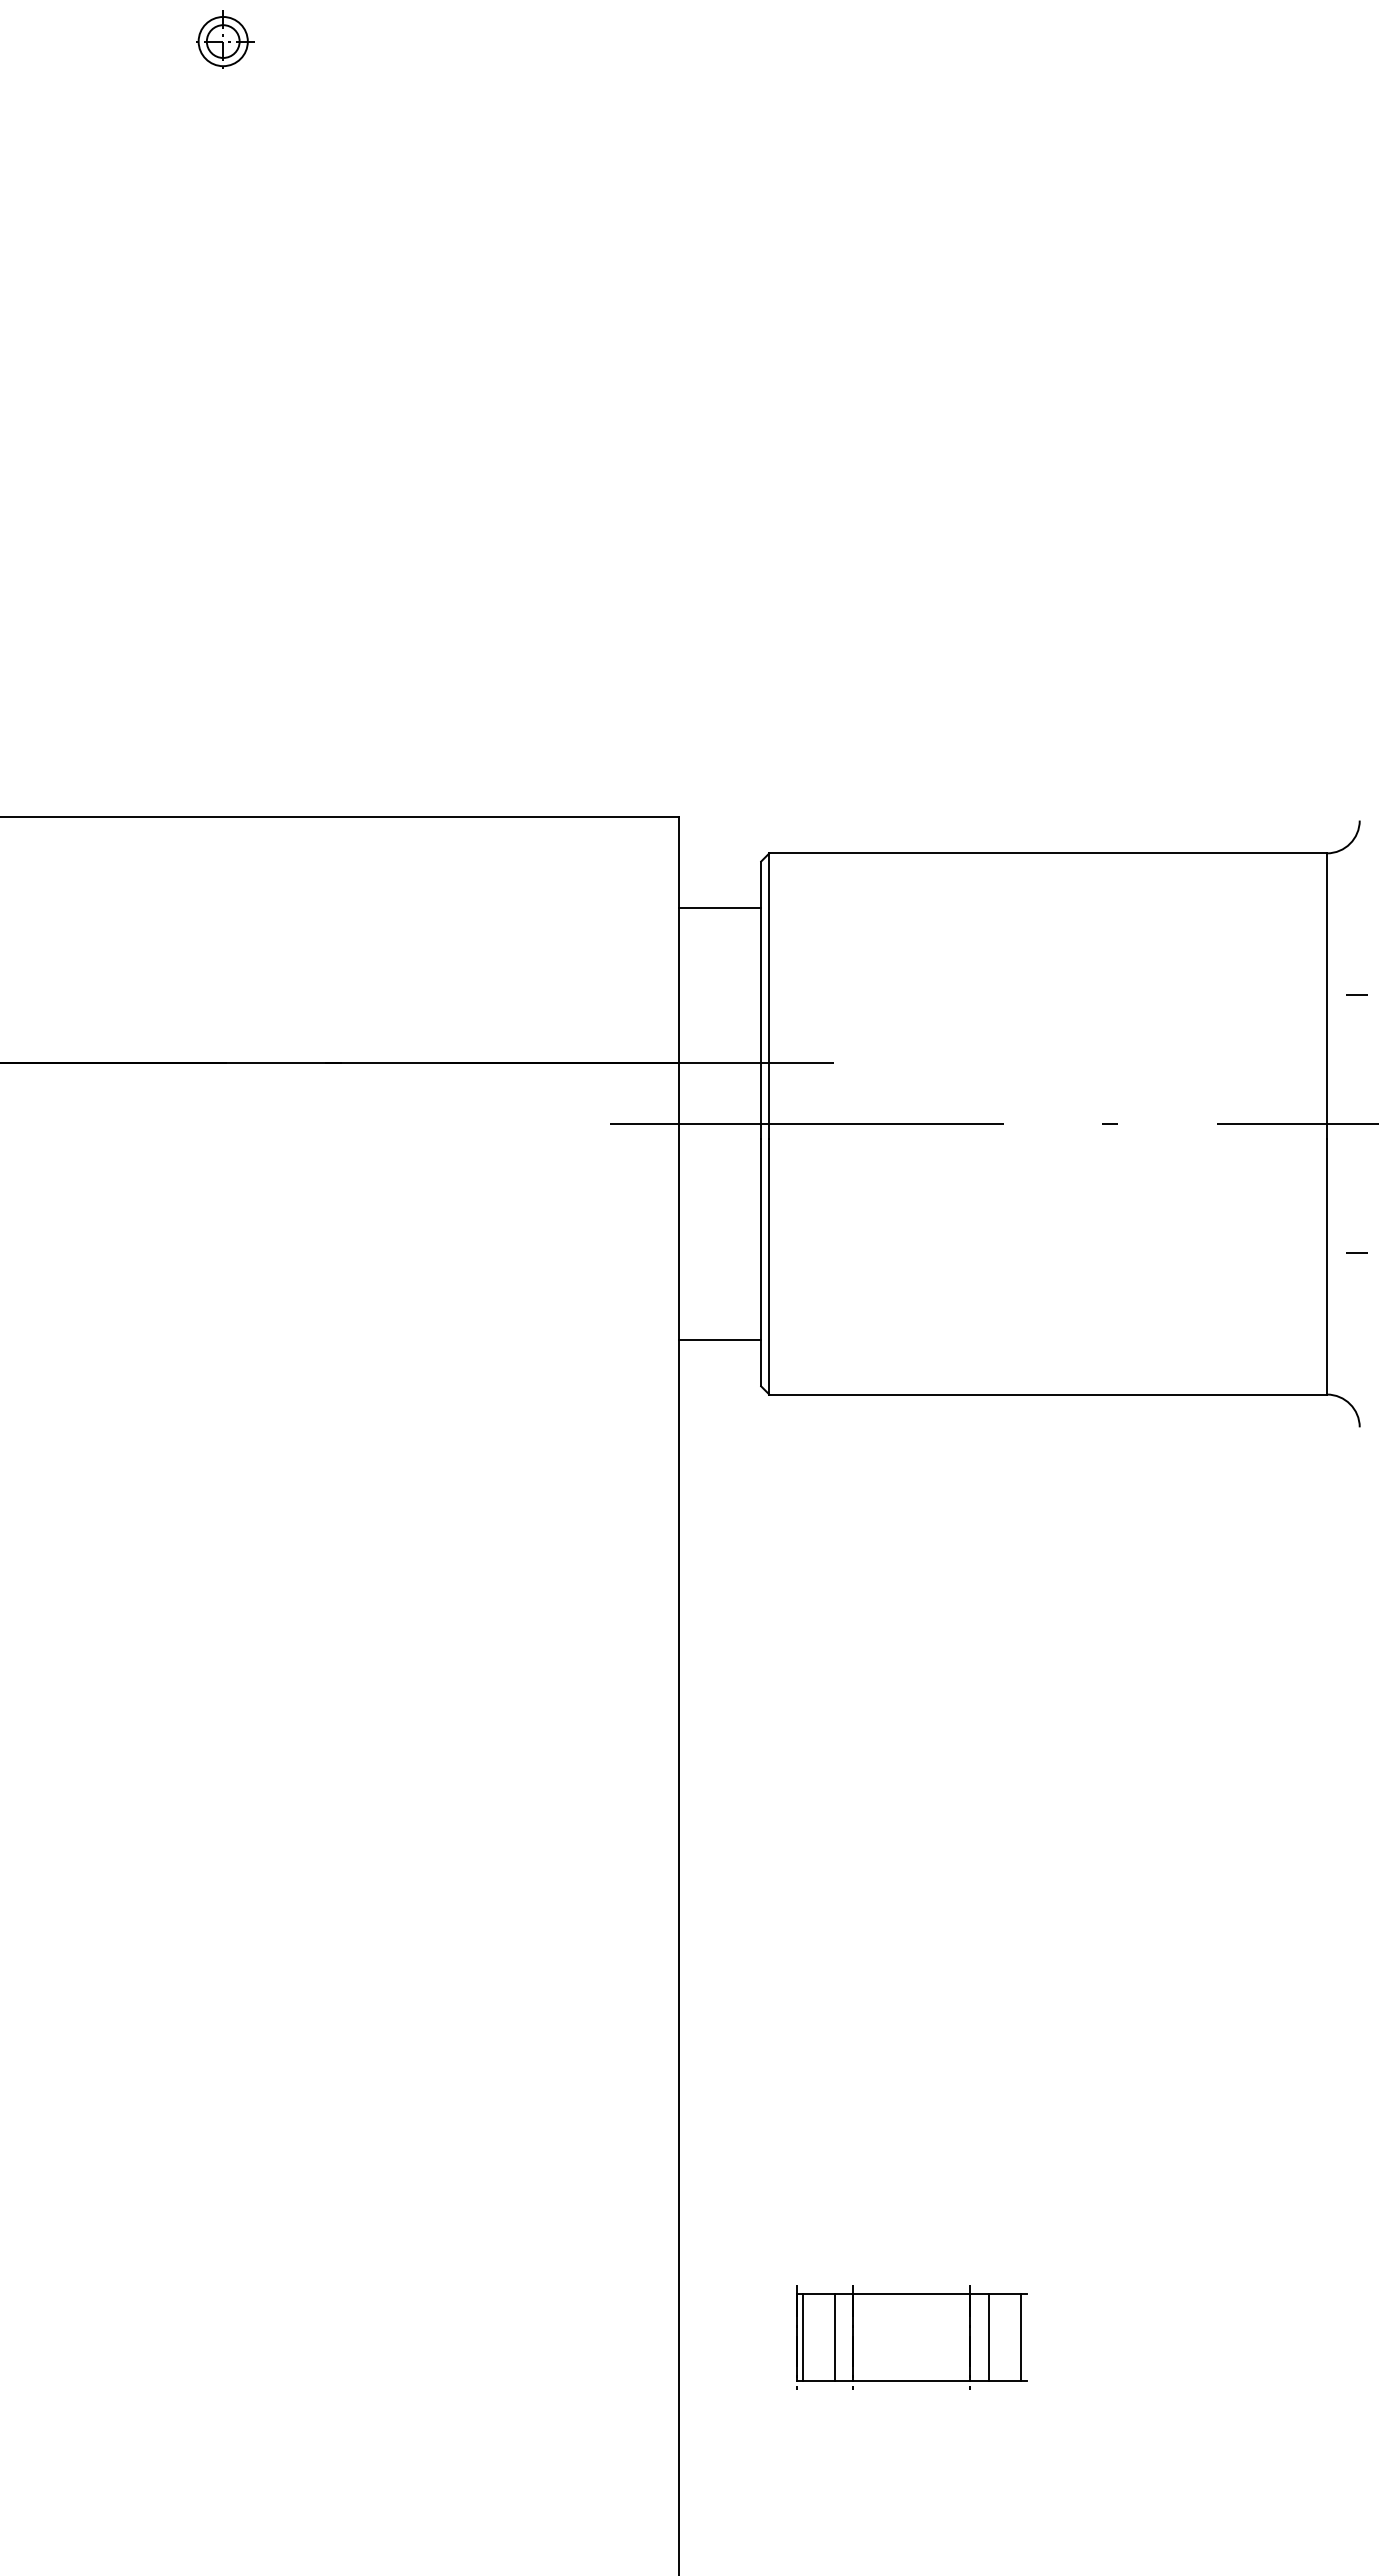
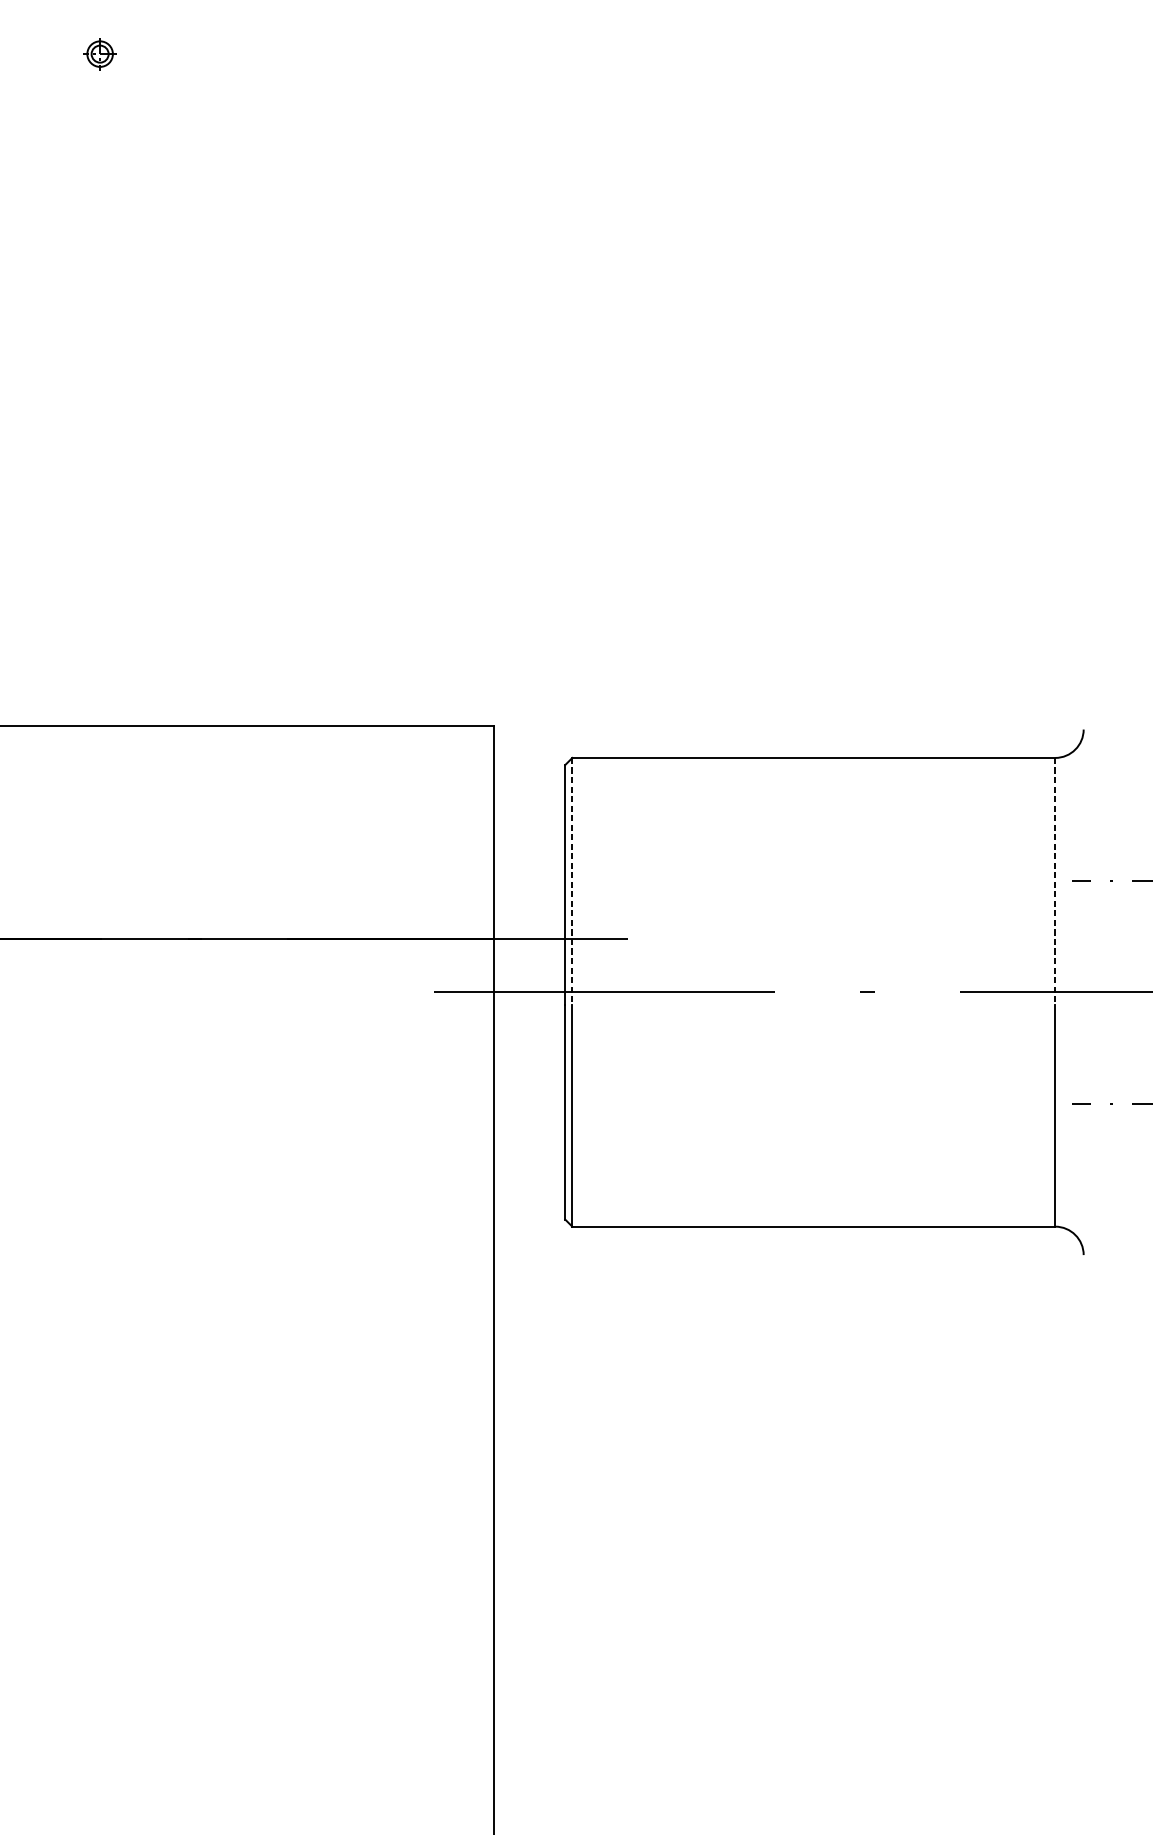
part: (225, 39) -> (101, 53), size x0.6
line: (720, 908) -> (530, 805), removed
line: (769, 996) -> (572, 881), solid -> dashed
line: (1326, 996) -> (1054, 881), solid -> dashed
line: (720, 1339) -> (530, 1178), removed

